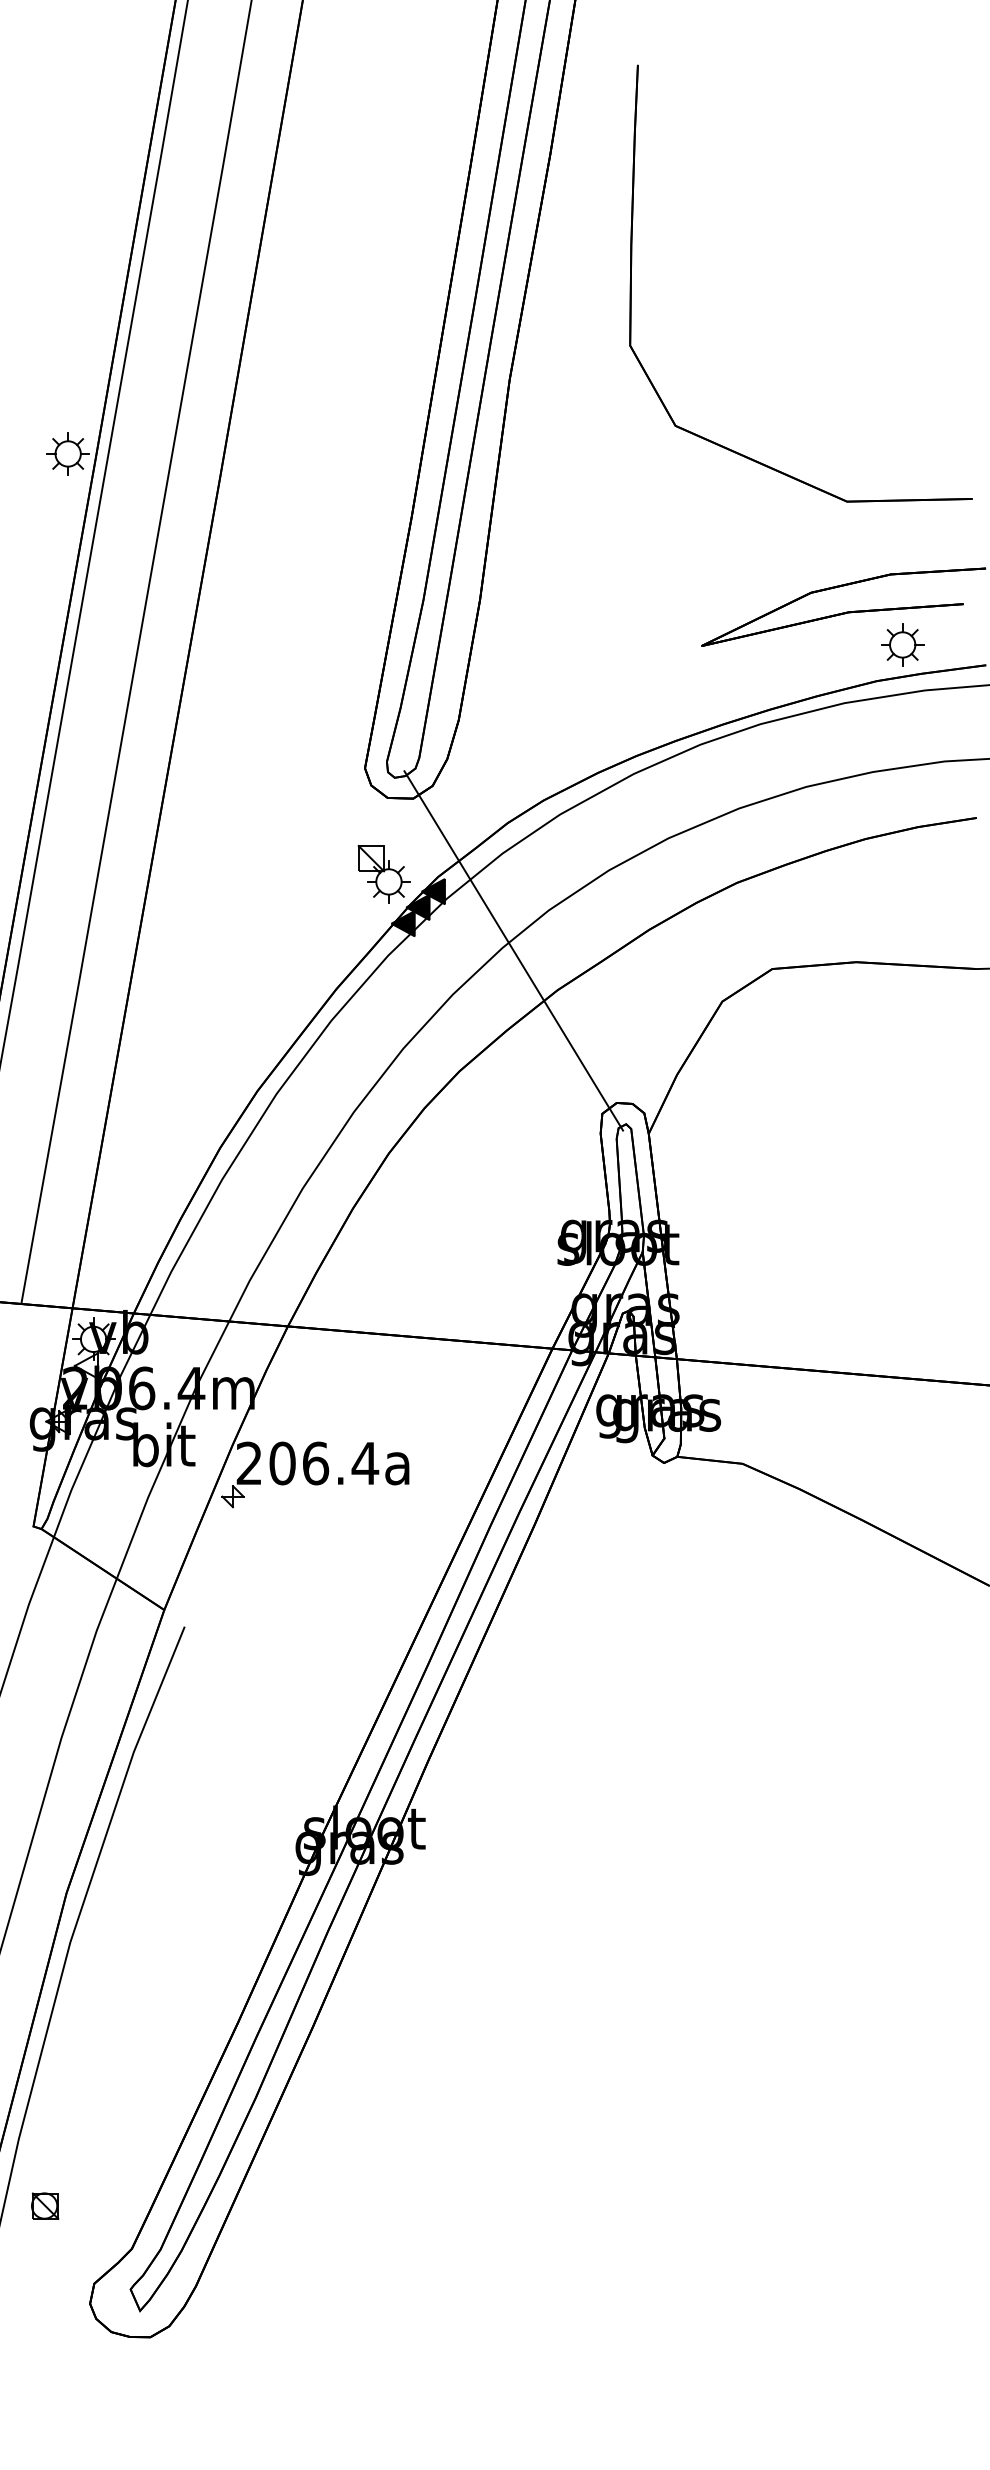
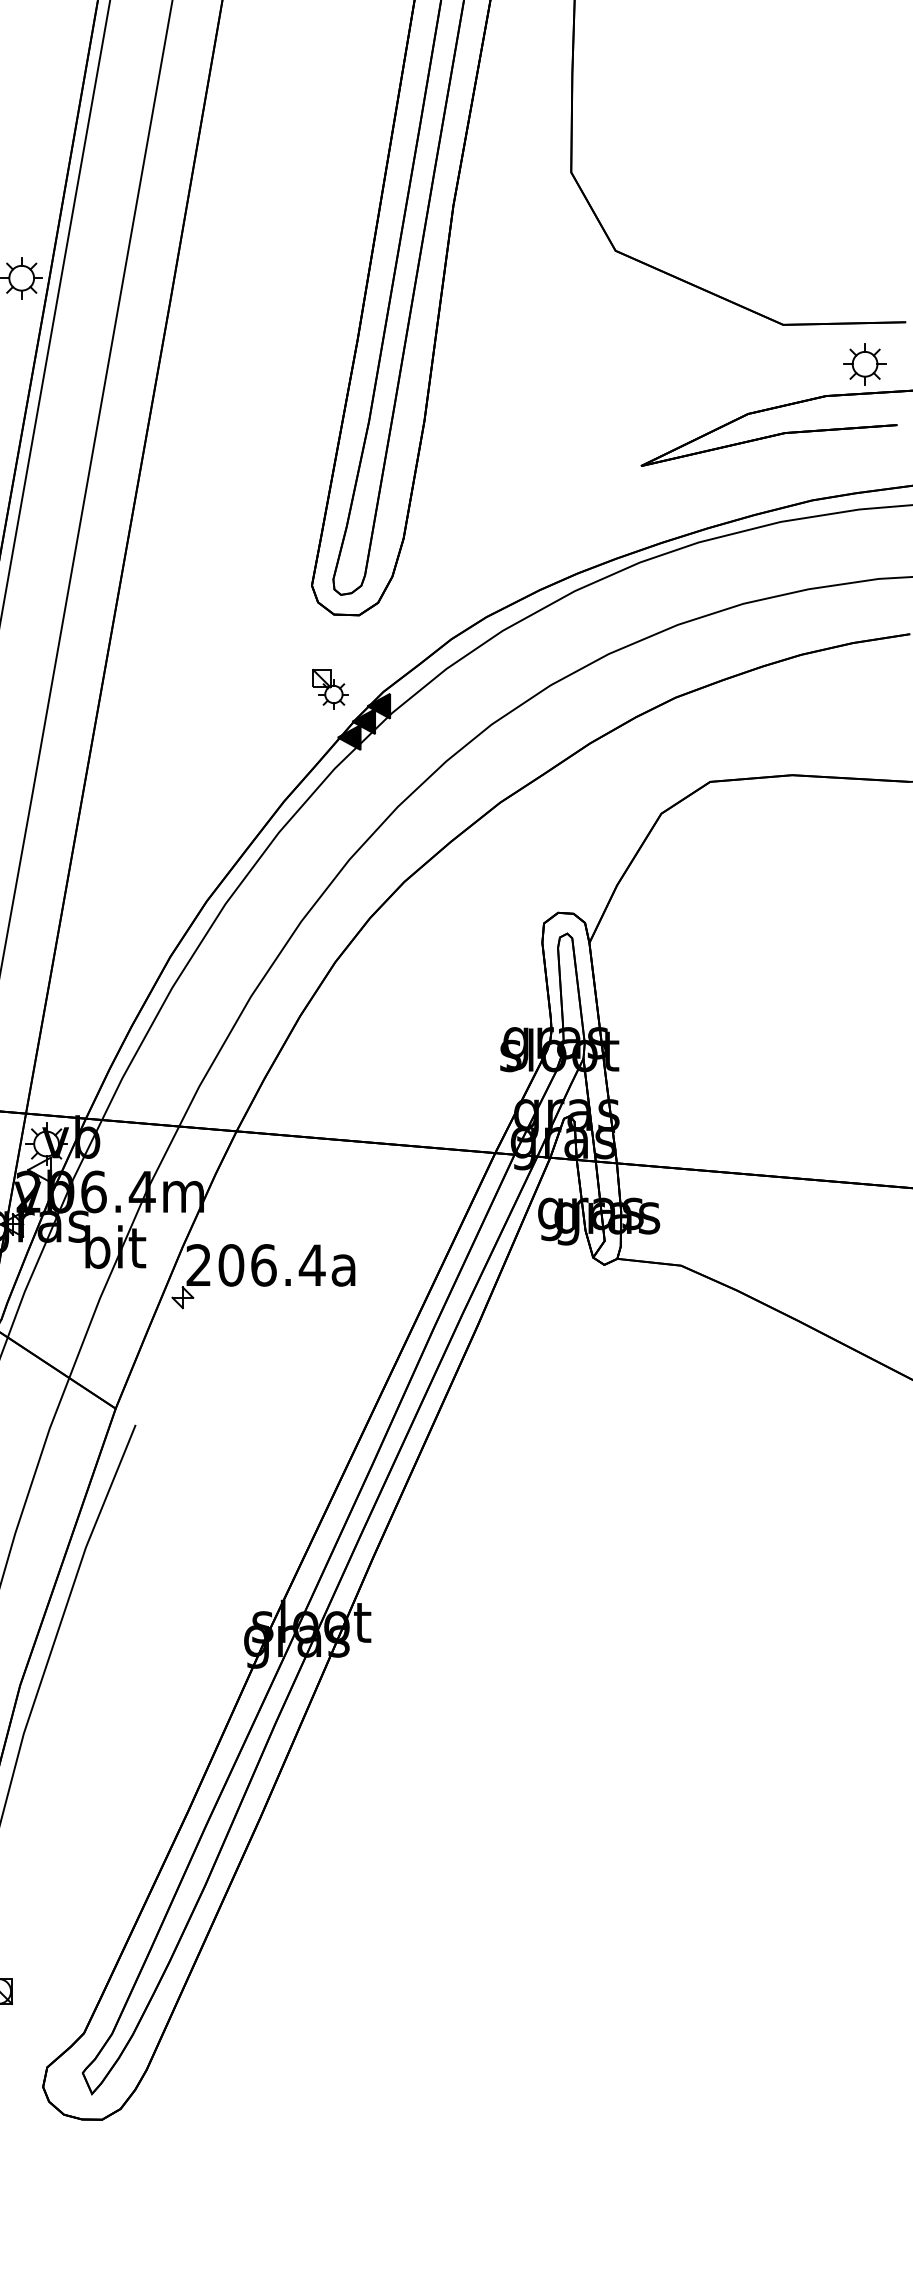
part: (902, 644) -> (864, 363), moved
part: (383, 874) -> (330, 689), size x0.7
line: (513, 950) -> (457, 763), removed

